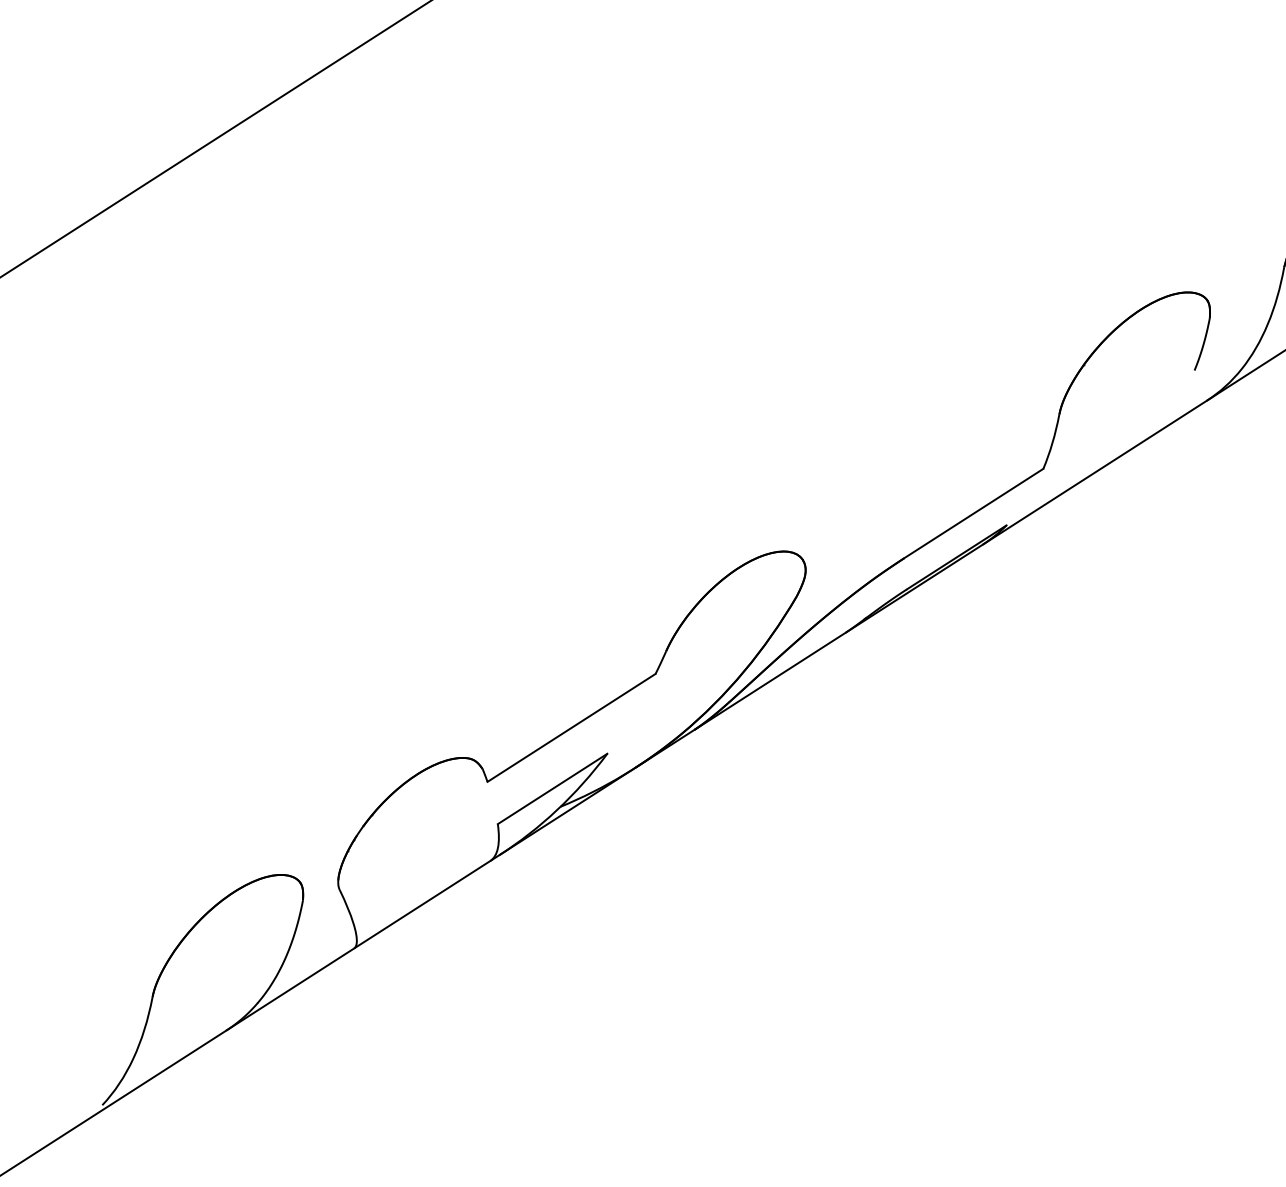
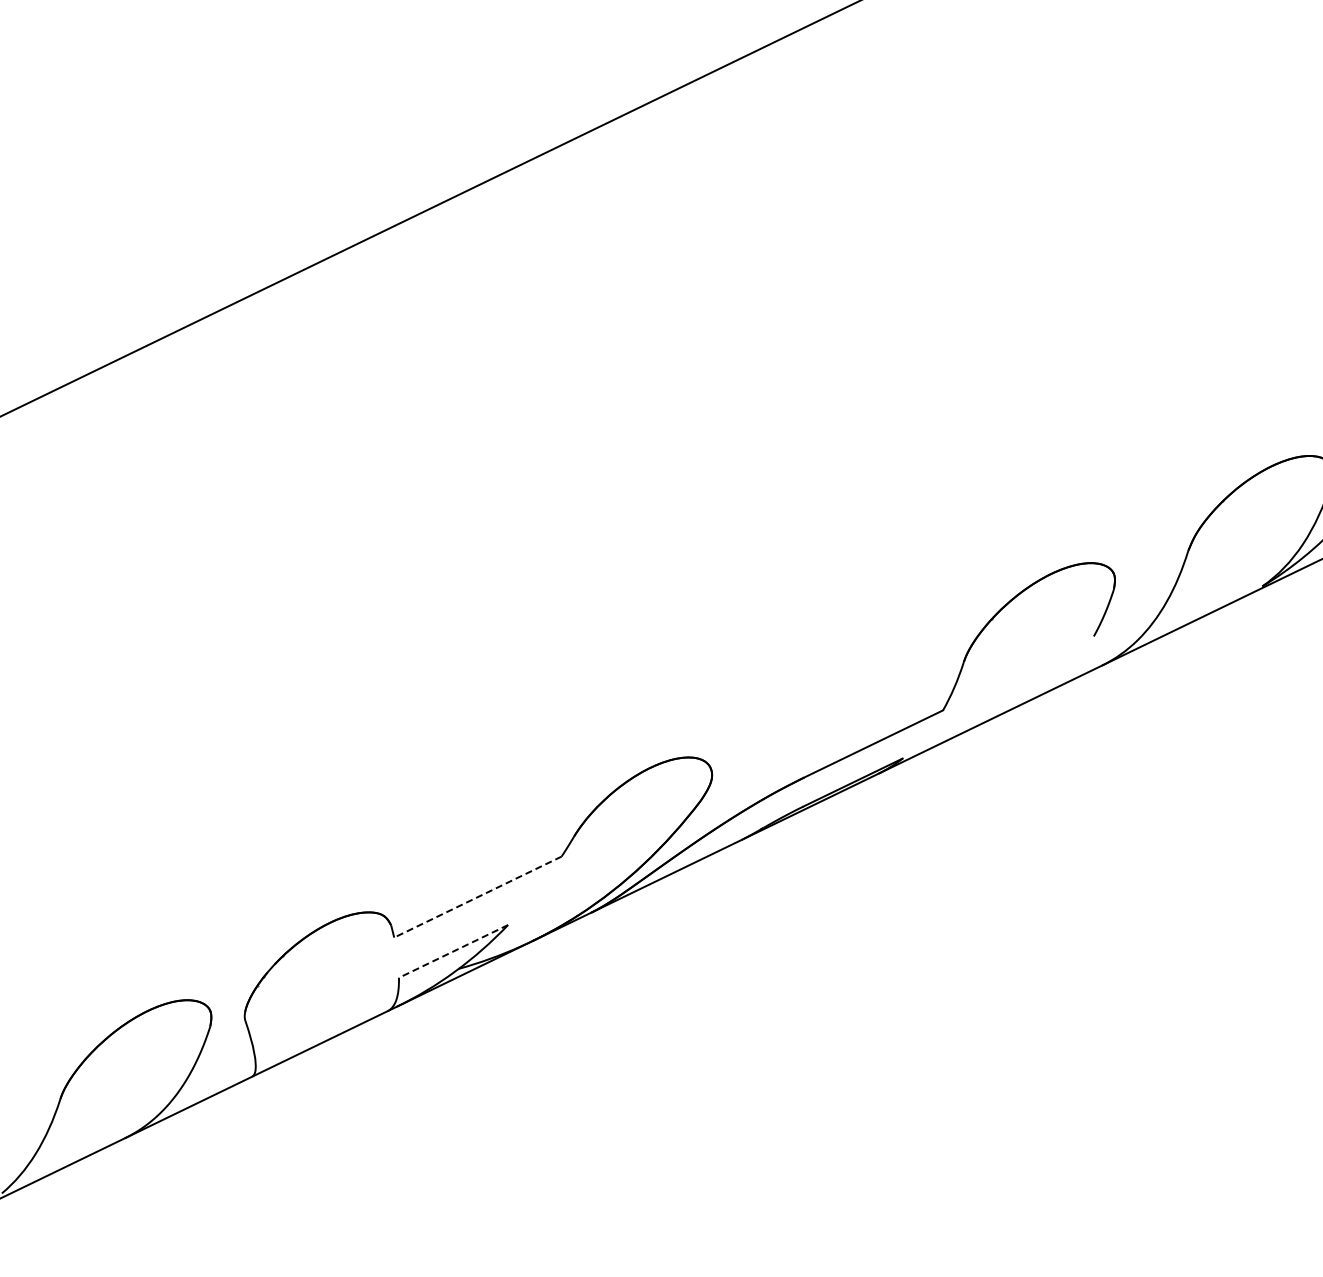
line: (571, 728) -> (477, 897), solid -> dashed
line: (552, 789) -> (453, 951), solid -> dashed

